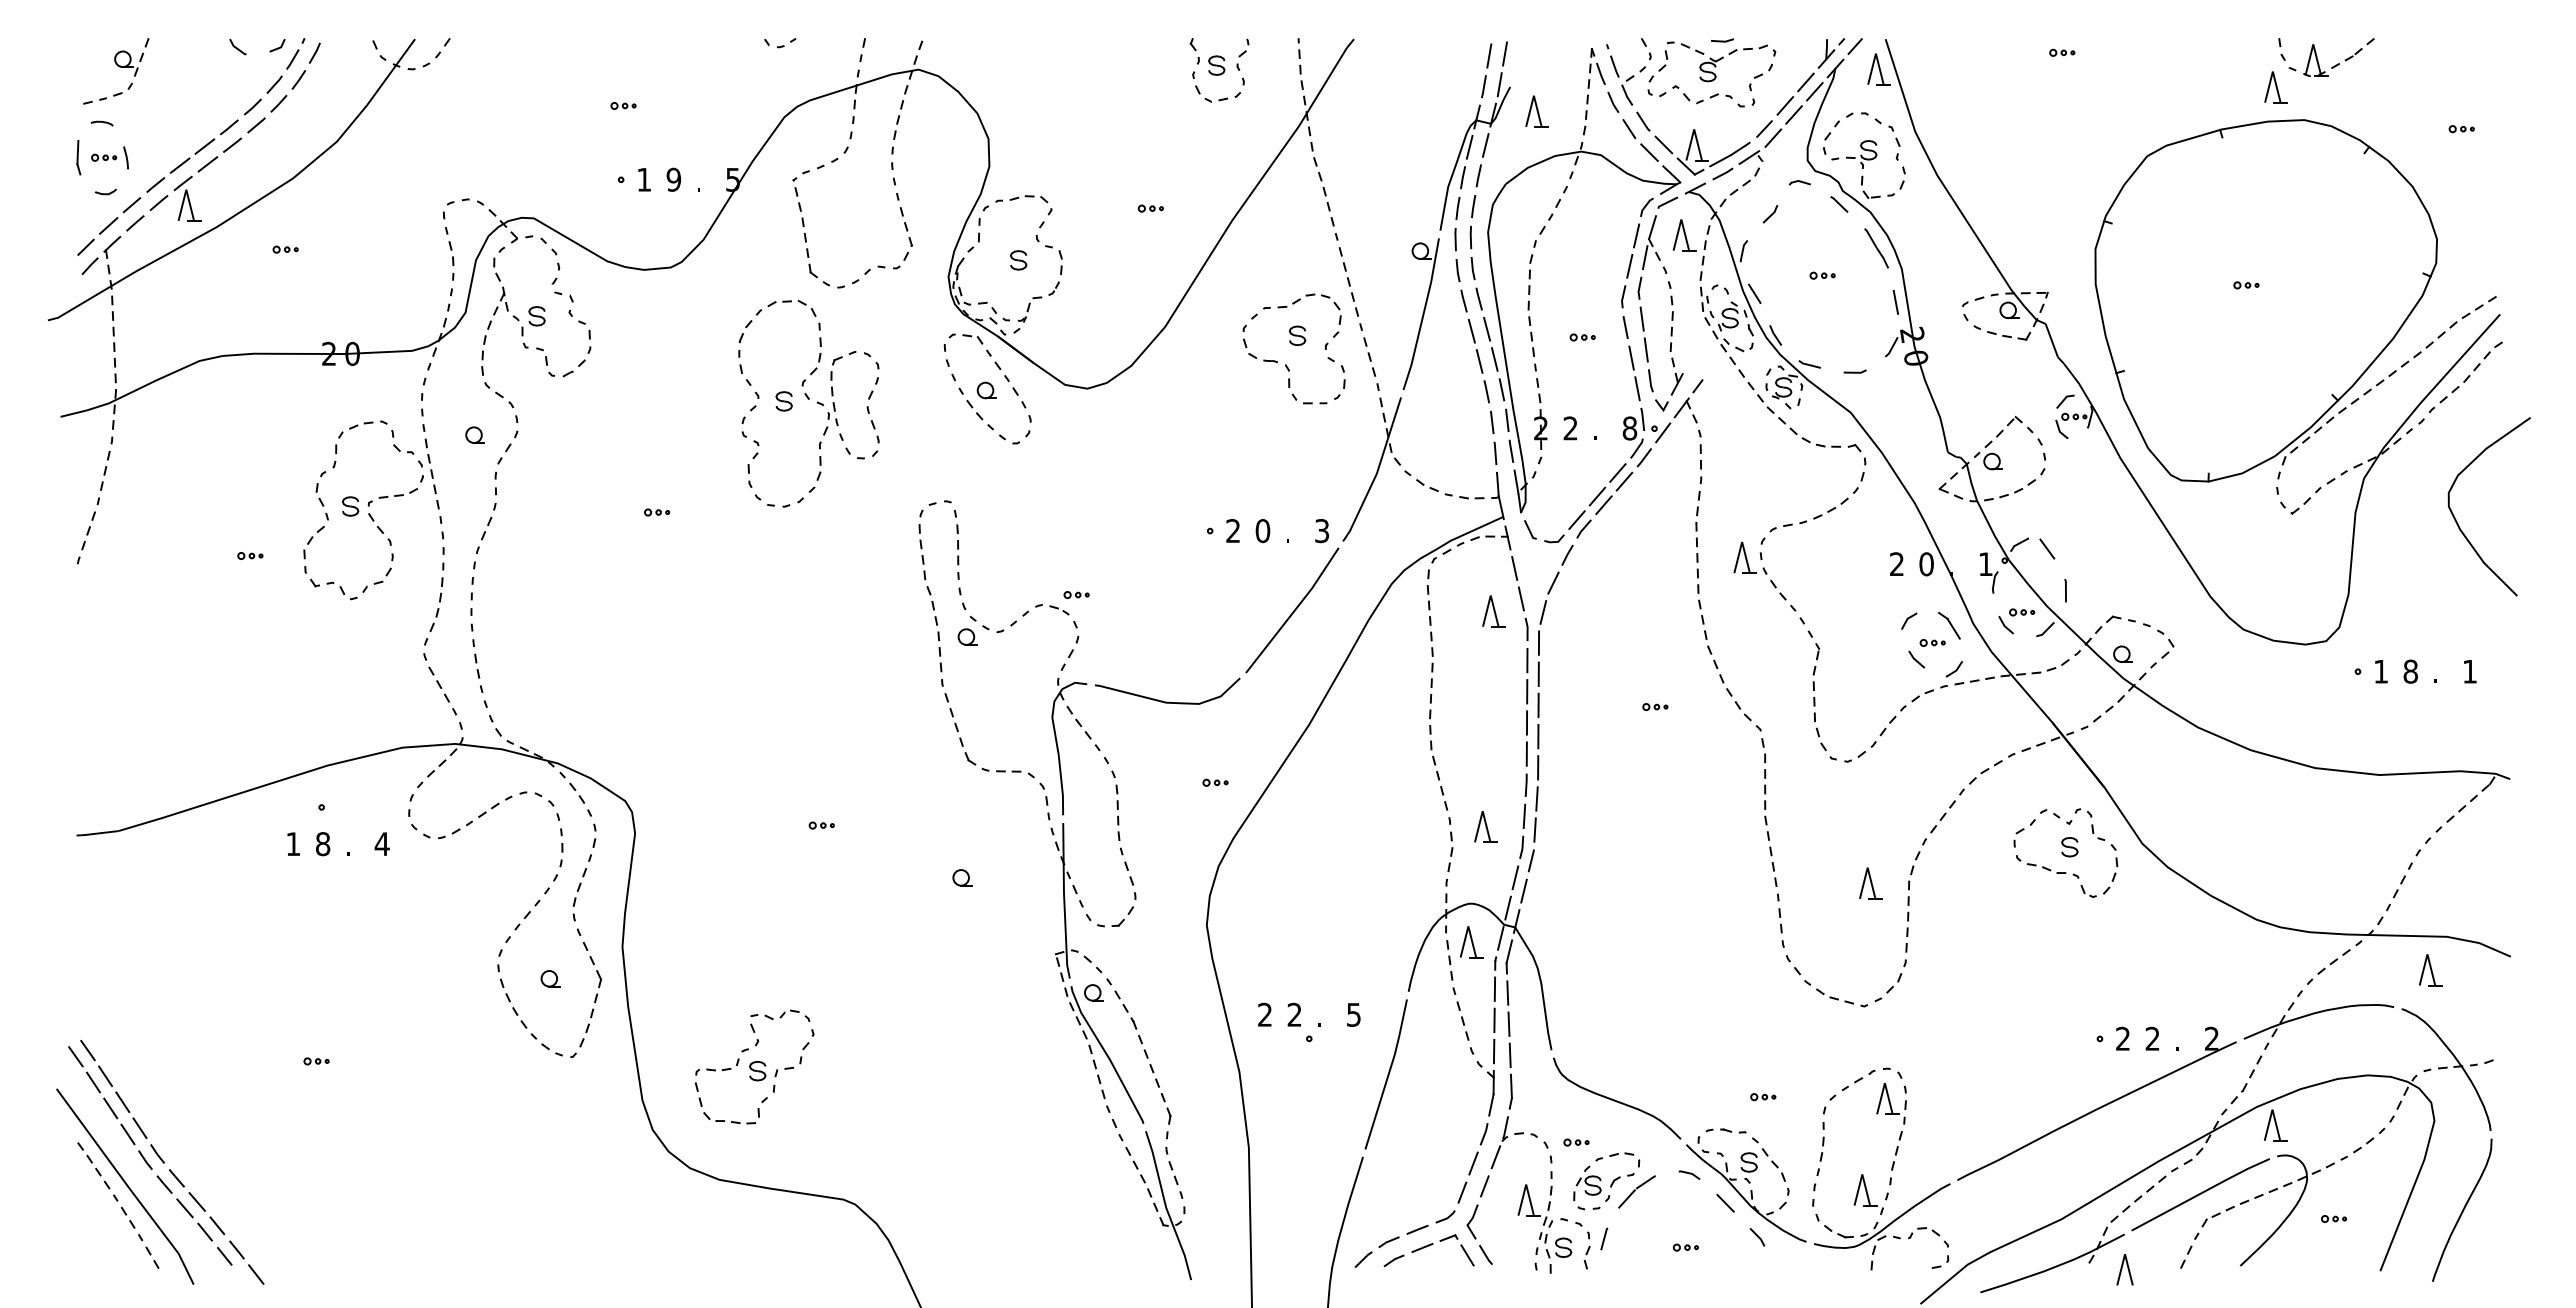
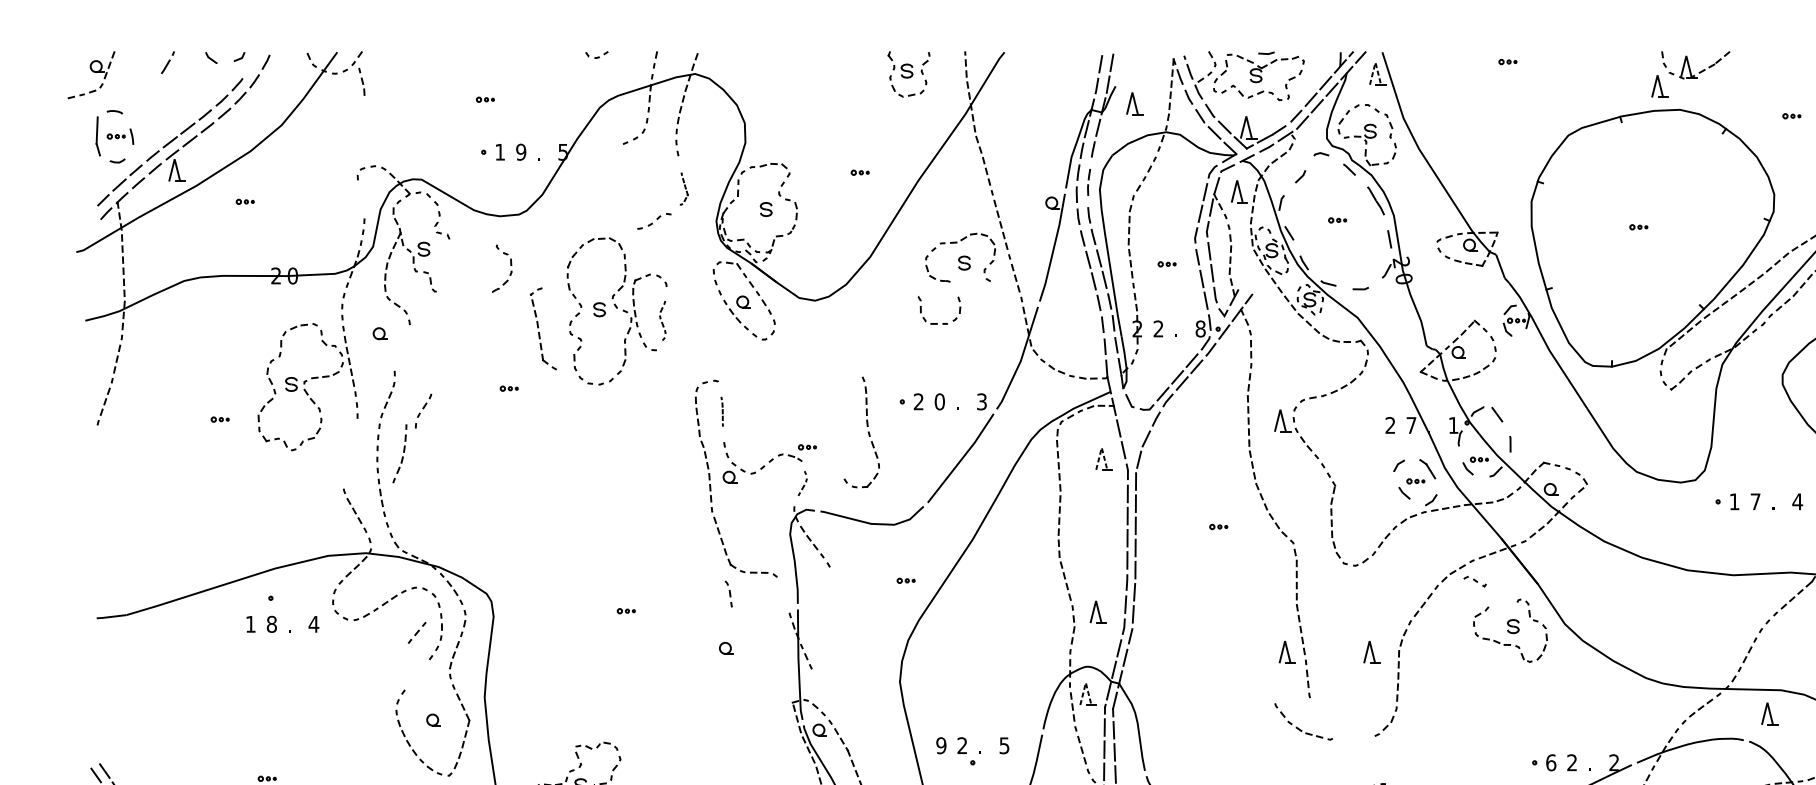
part: (295, 53) -> (167, 62), moved
line: (1875, 53) -> (1375, 62), solid -> dashed
part: (116, 71) -> (91, 75), moved
part: (78, 157) -> (98, 136), size x1.6
part: (1472, 222) -> (1088, 182), size x0.7
part: (804, 226) -> (538, 327), moved
part: (902, 231) -> (683, 188), size x0.6
part: (449, 246) -> (361, 81), moved
part: (589, 346) -> (510, 270), moved
part: (1312, 402) -> (937, 323), moved
part: (872, 416) -> (662, 320), size x0.7
part: (506, 454) -> (423, 410), moved
part: (956, 544) -> (722, 411), size x0.6
text: (1926, 564) -> (1411, 425), 0 -> 7
line: (1490, 595) -> (1101, 447), solid -> dashed
part: (434, 603) -> (400, 453), moved
part: (1069, 645) -> (802, 483), size x0.7
text: (2410, 671) -> (1755, 501), 8 -> 7
text: (2469, 671) -> (1797, 501), 1 -> 4
part: (1044, 801) -> (728, 594), moved
part: (2056, 816) -> (1475, 581), moved
part: (1119, 848) -> (867, 432), moved
part: (1751, 883) -> (1287, 652), added
part: (527, 914) -> (417, 632), moved
line: (1468, 926) -> (1085, 682), solid -> dashed
part: (1820, 990) -> (1299, 728), moved
text: (1264, 1014) -> (940, 745), 2 -> 9
text: (2123, 1038) -> (1551, 762), 2 -> 6

